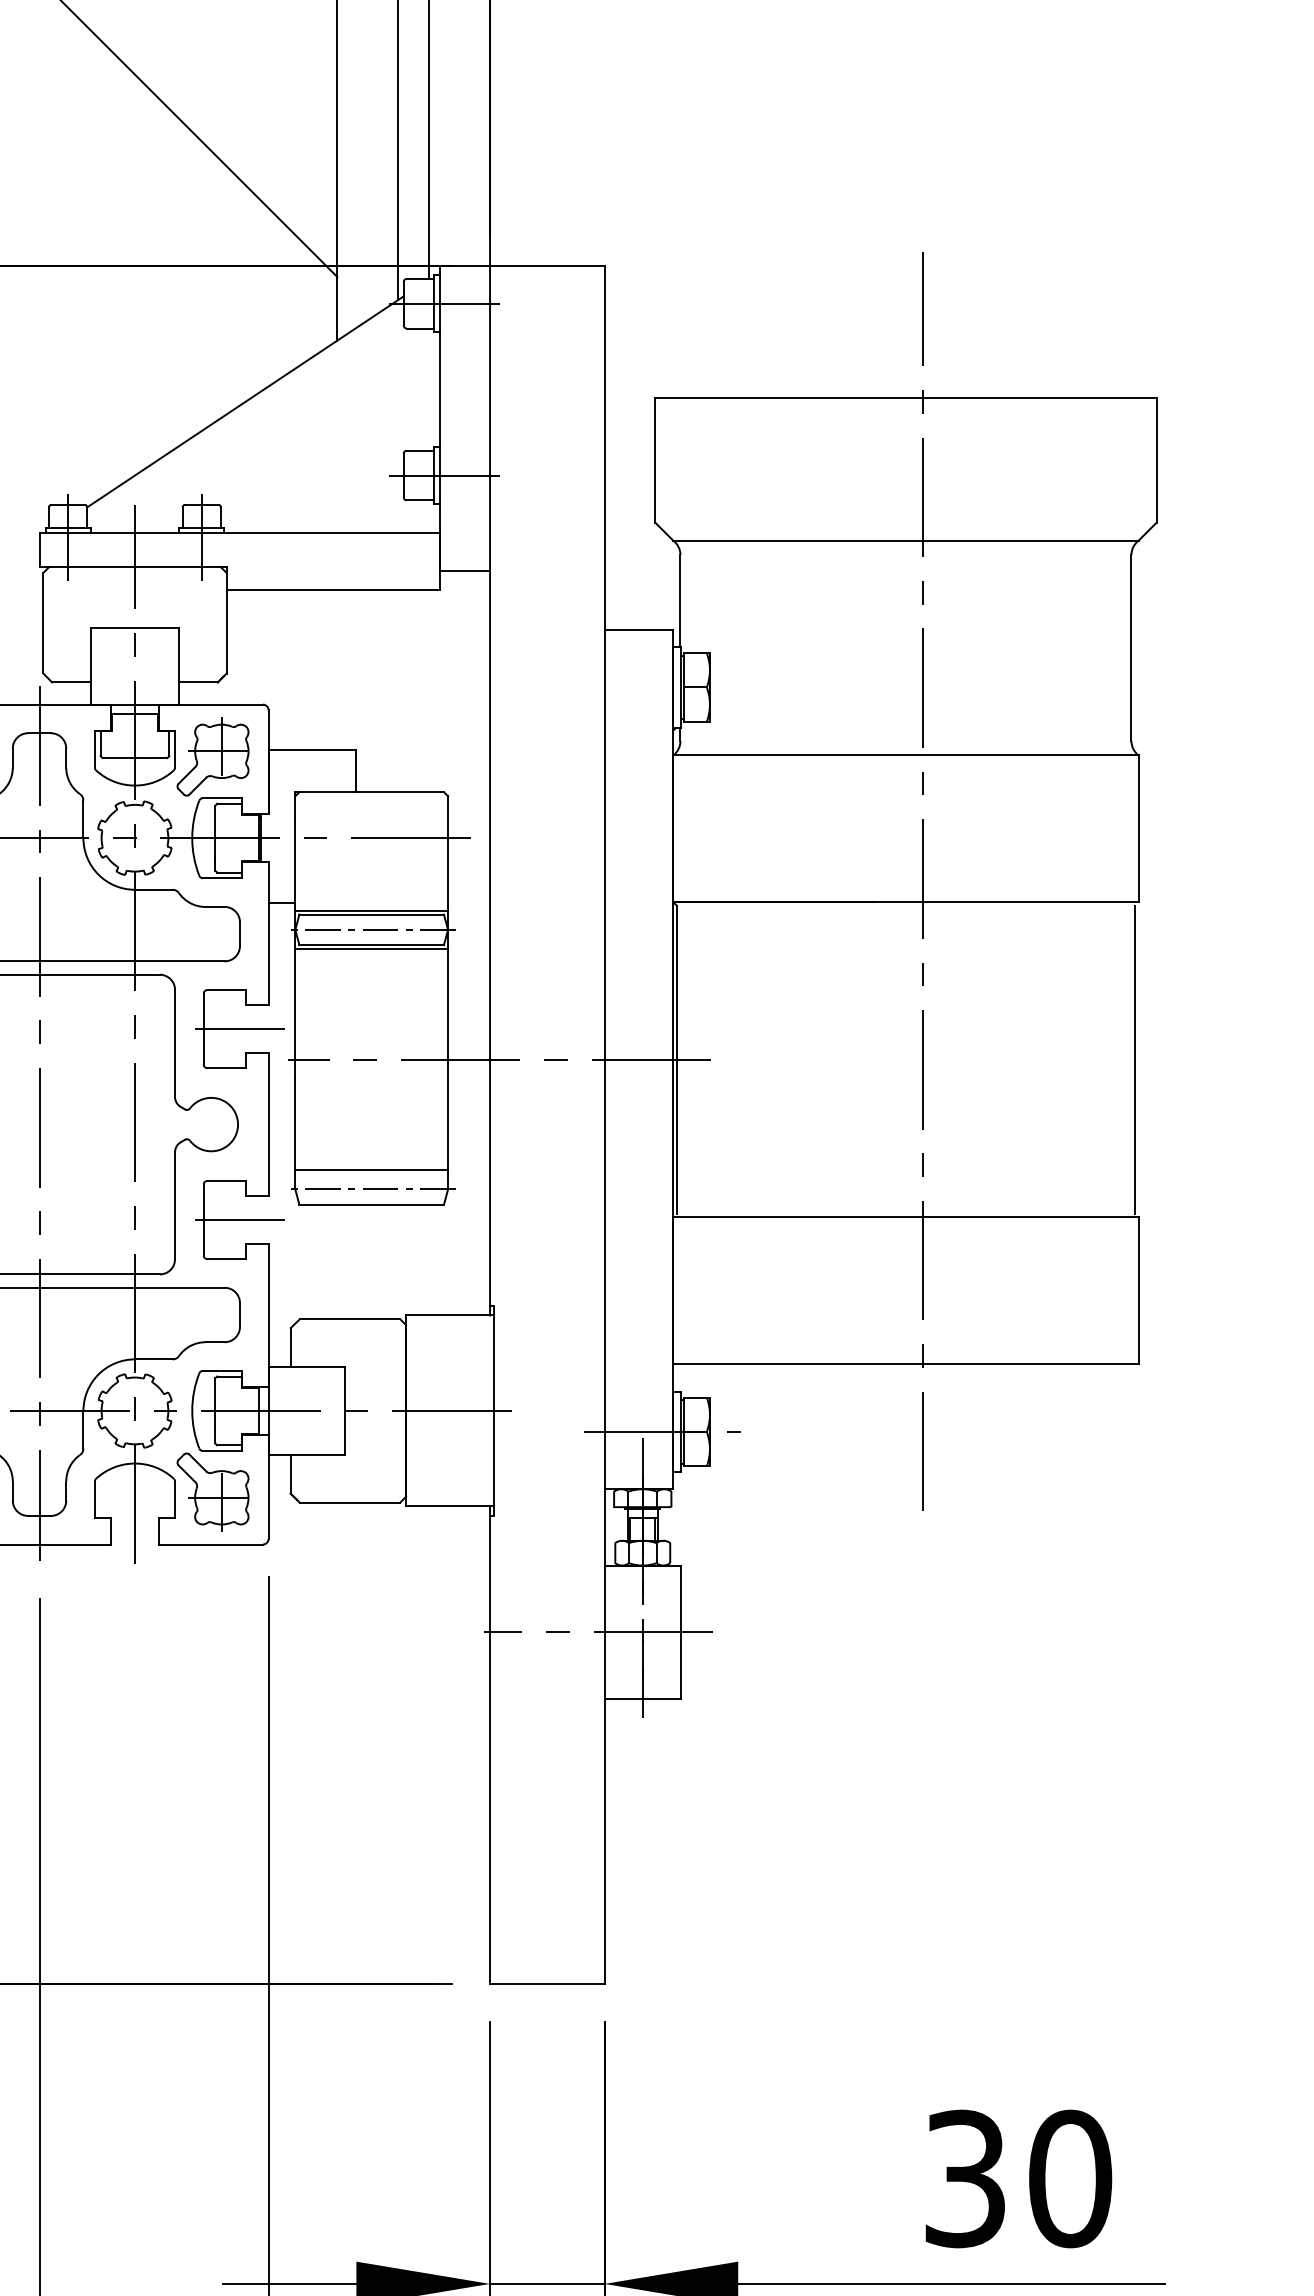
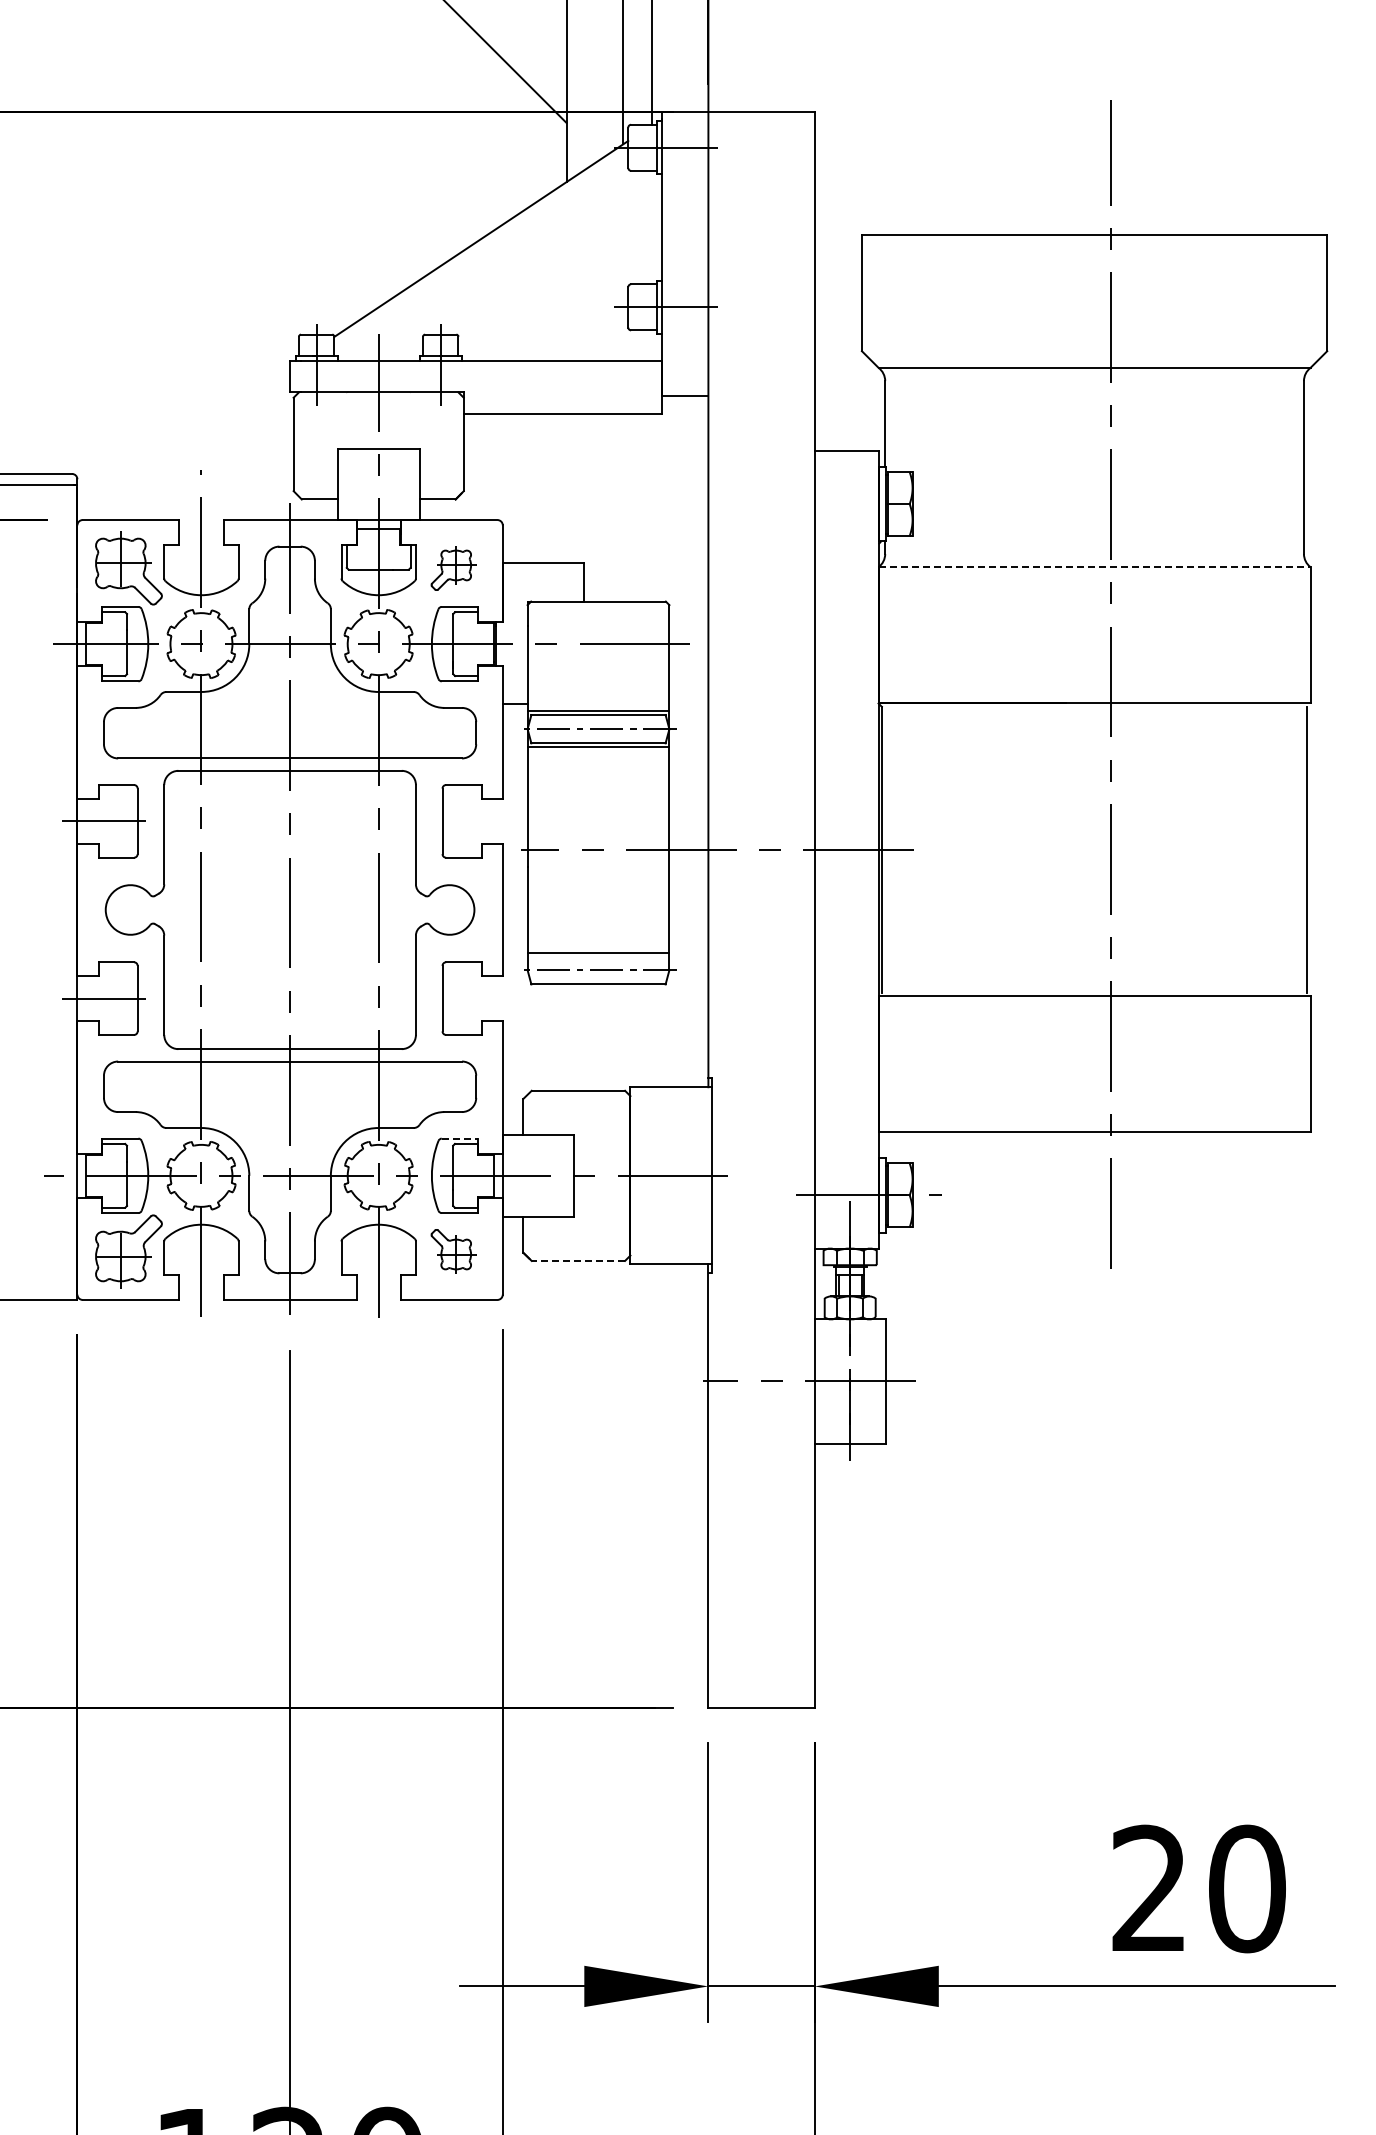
line: (906, 755) -> (1095, 567), solid -> dashed
part: (213, 756) -> (451, 568), size x0.6
line: (240, 1029) -> (476, 821), removed
line: (240, 1219) -> (476, 998), removed
line: (223, 1370) -> (460, 1138), solid -> dashed
part: (213, 1492) -> (451, 1251), size x0.6
line: (350, 1502) -> (578, 1260), solid -> dashed
text: (965, 2178) -> (1149, 1888), 30 -> 20

